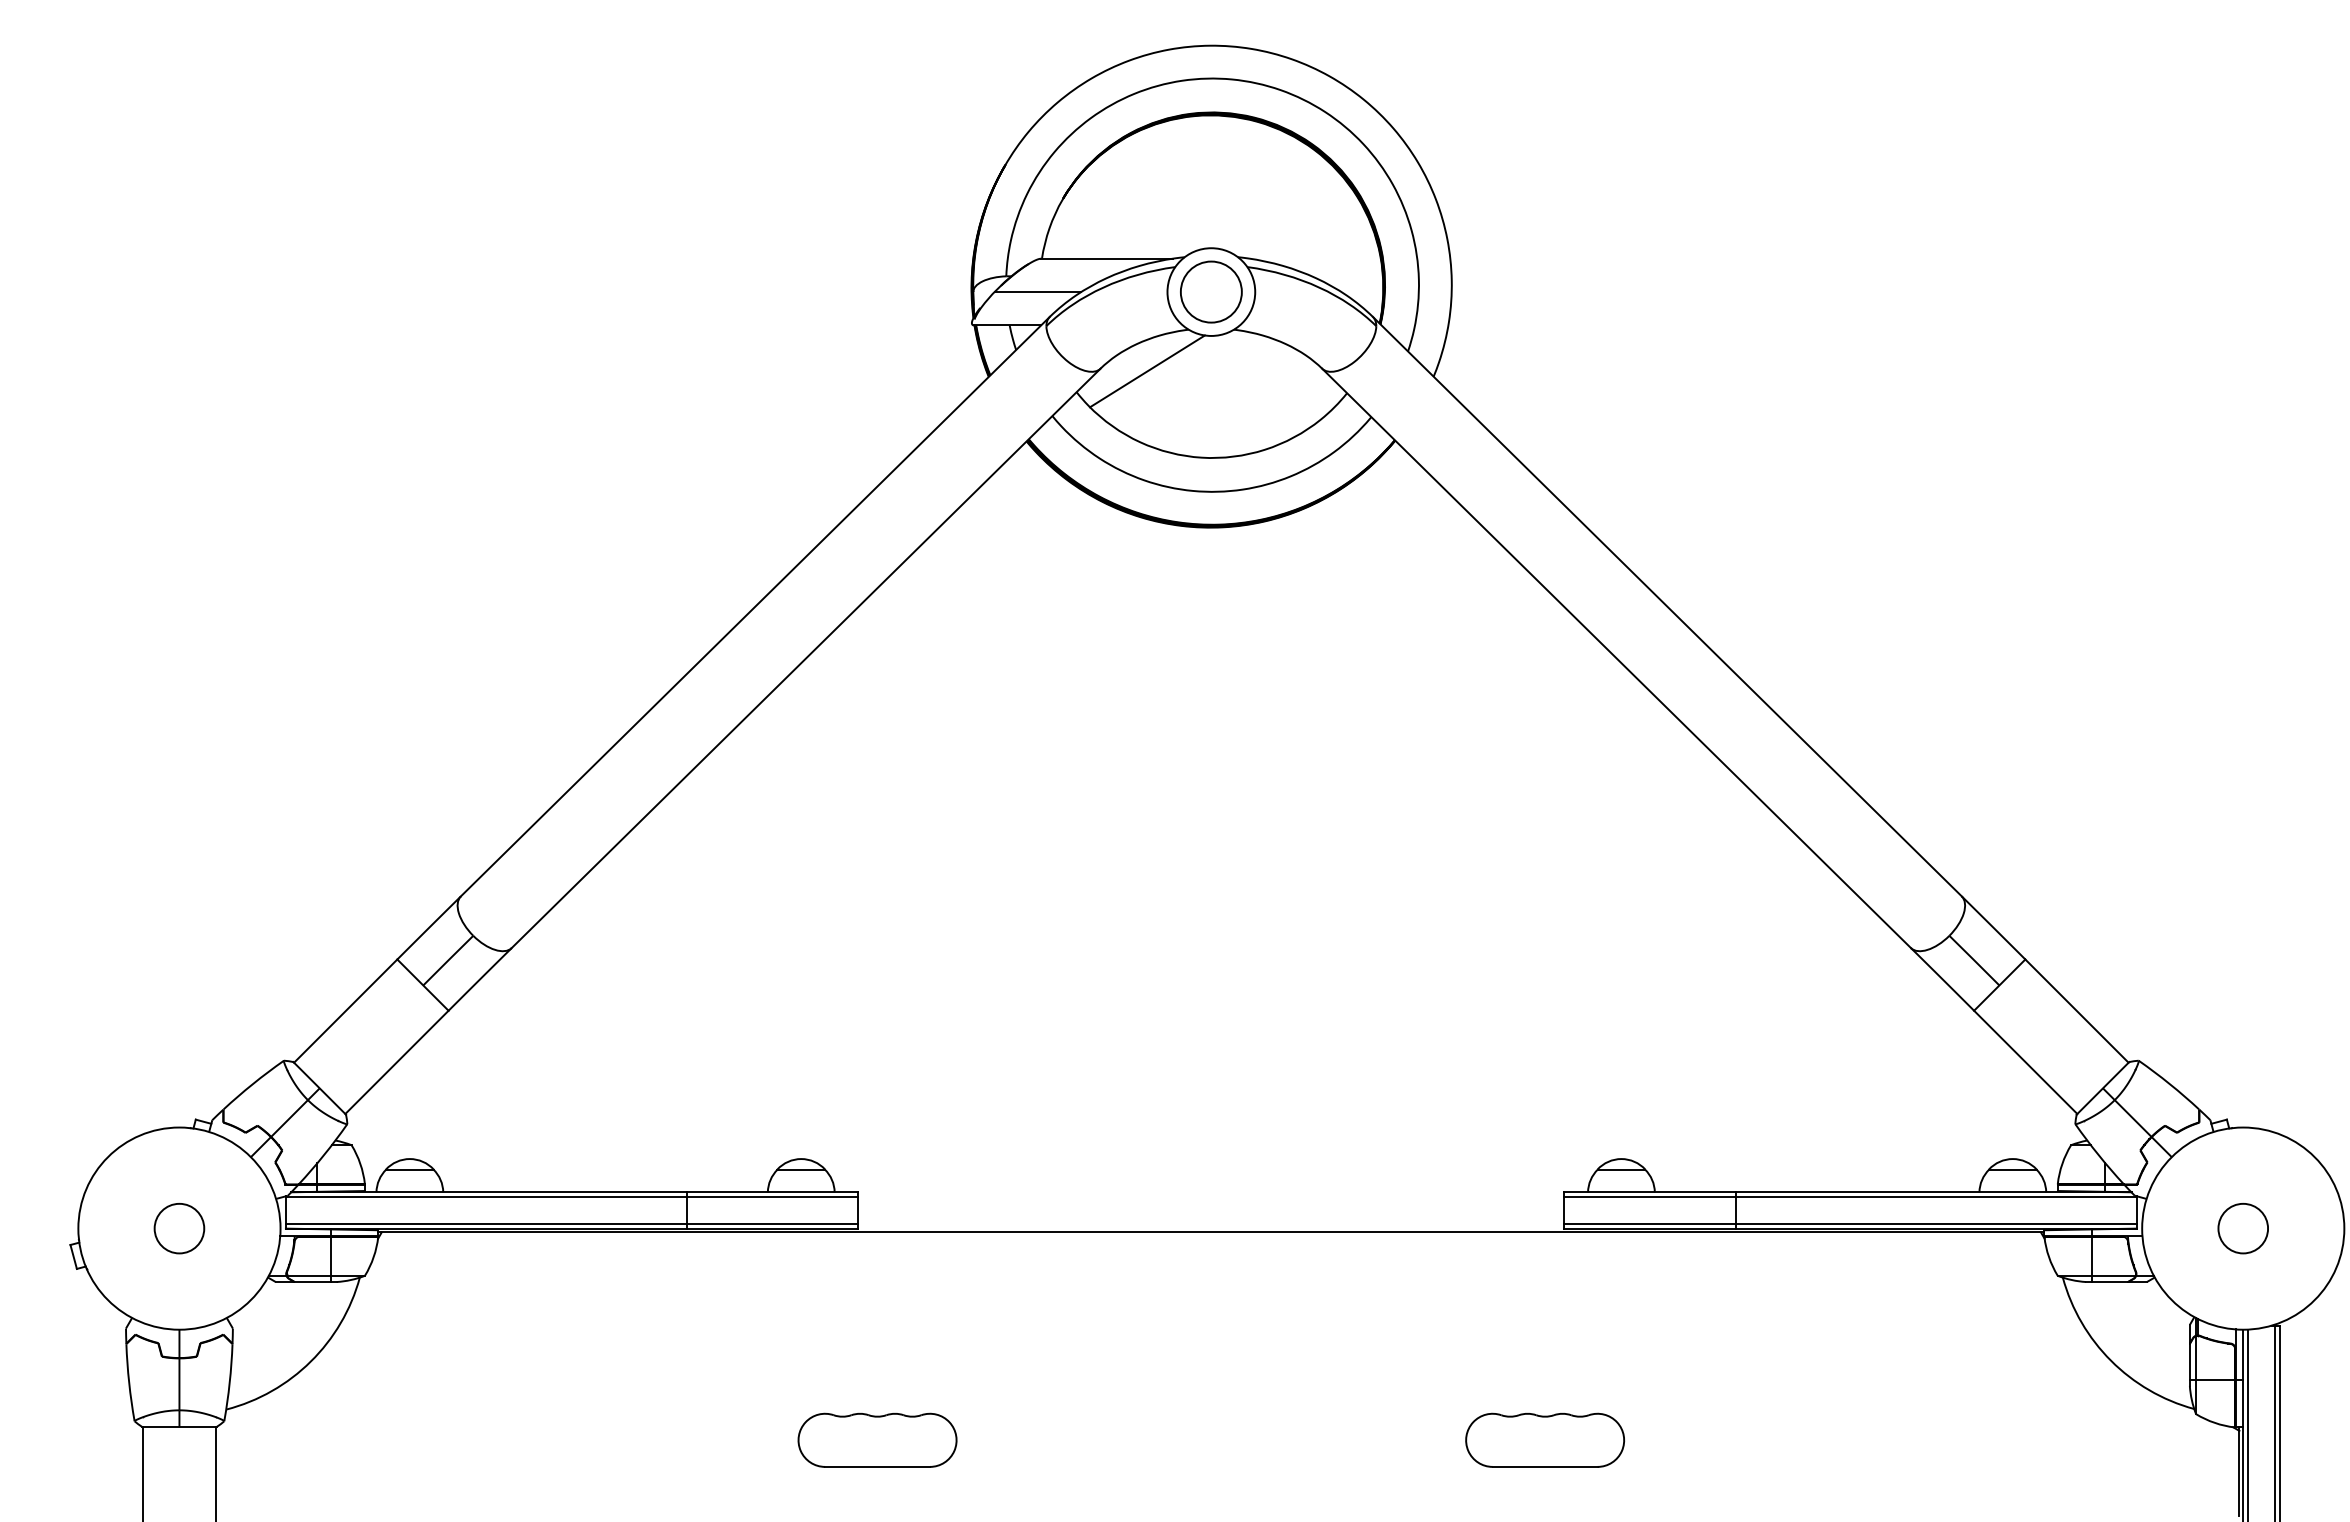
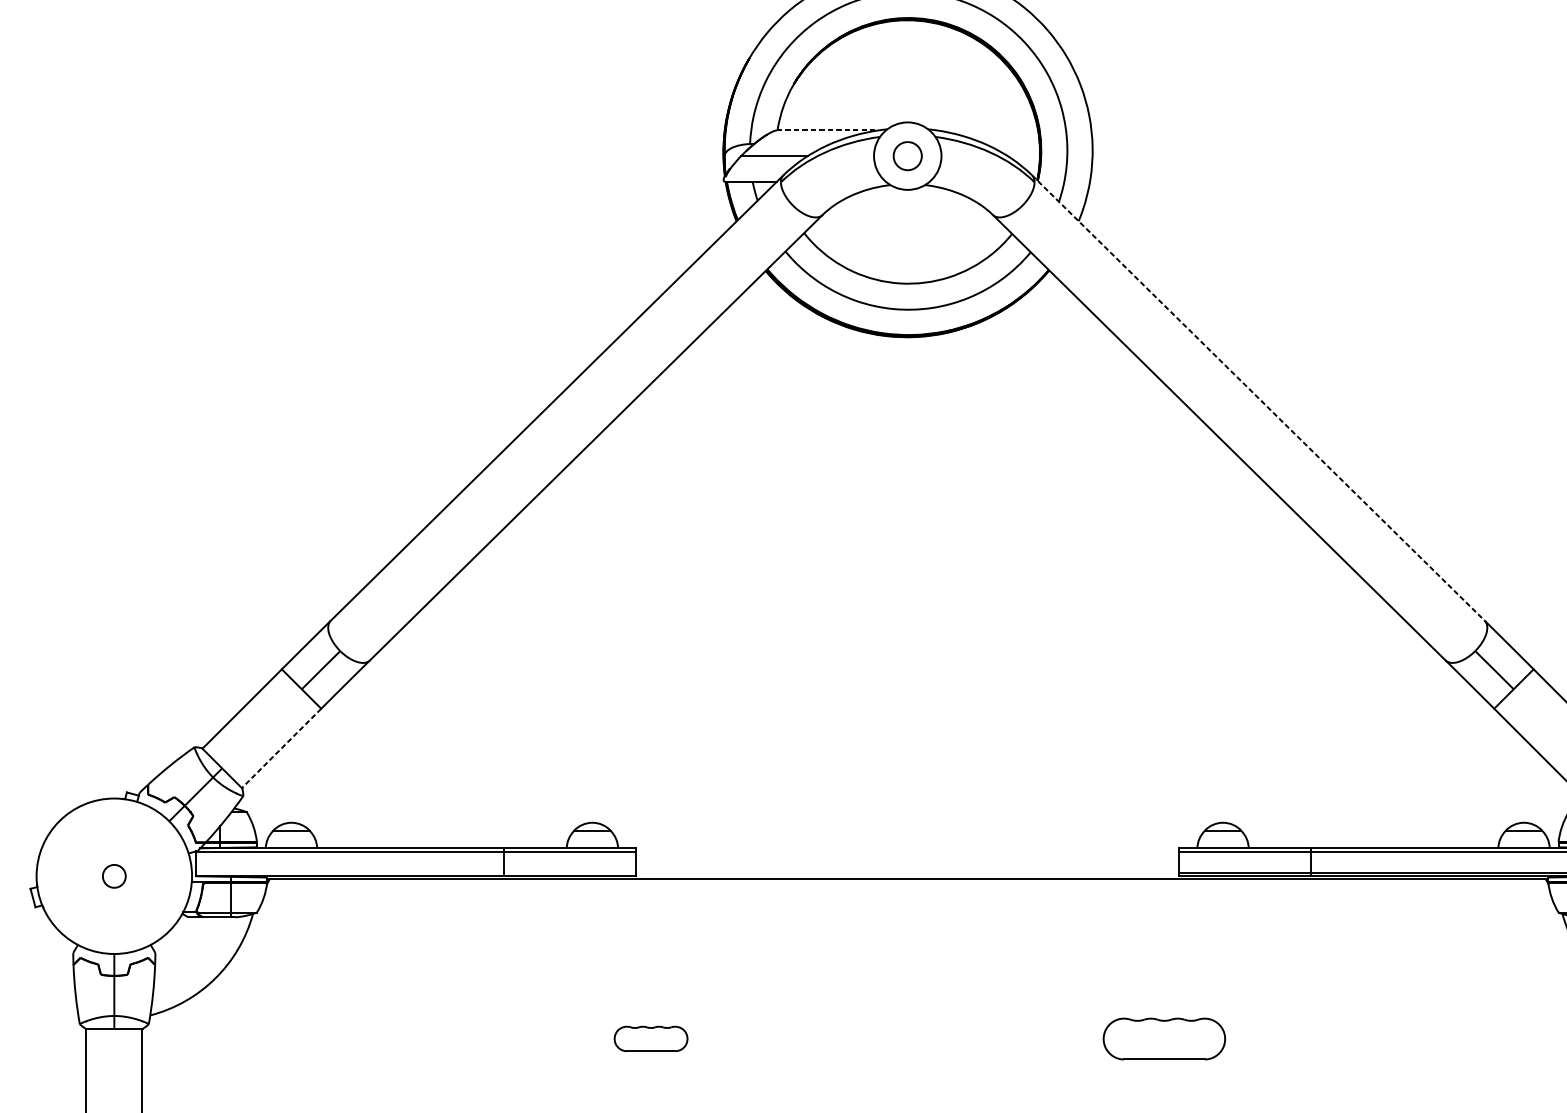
line: (1106, 258) -> (827, 130), solid -> dashed
circle: (1210, 291) -> (907, 155), size x0.6
line: (1147, 371) -> (858, 217), removed
line: (1667, 607) -> (1258, 398), solid -> dashed
line: (396, 1062) -> (281, 748), solid -> dashed
line: (571, 1223) -> (415, 872), removed
circle: (179, 1228) -> (114, 876), size x0.6
part: (877, 1439) -> (651, 1038), size x0.6

